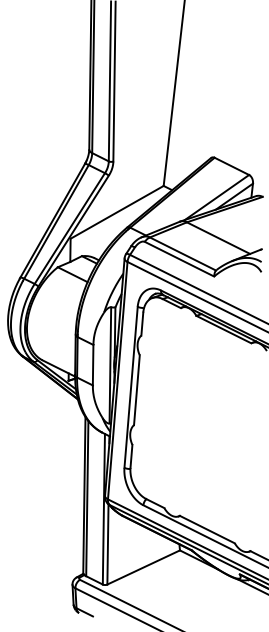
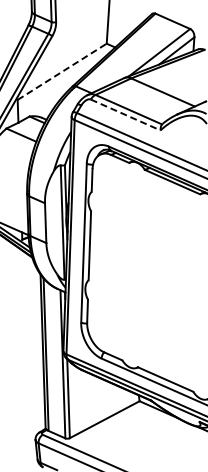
line: (117, 212) -> (62, 71), solid -> dashed
line: (179, 259) -> (125, 115), solid -> dashed

